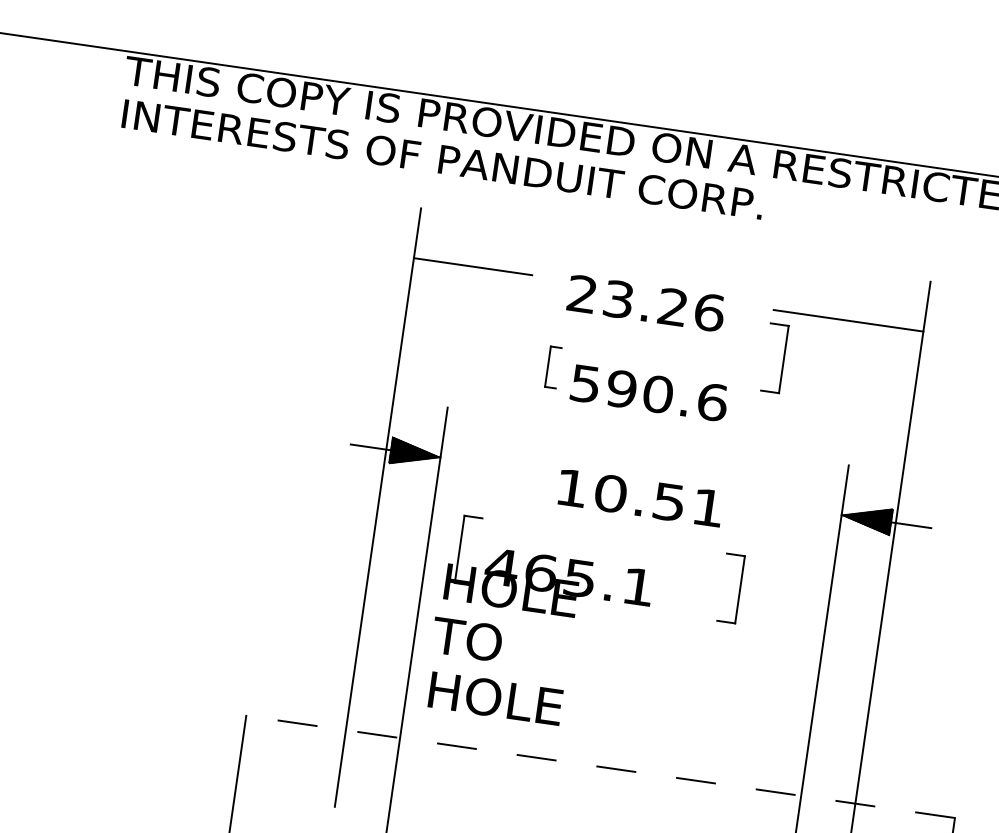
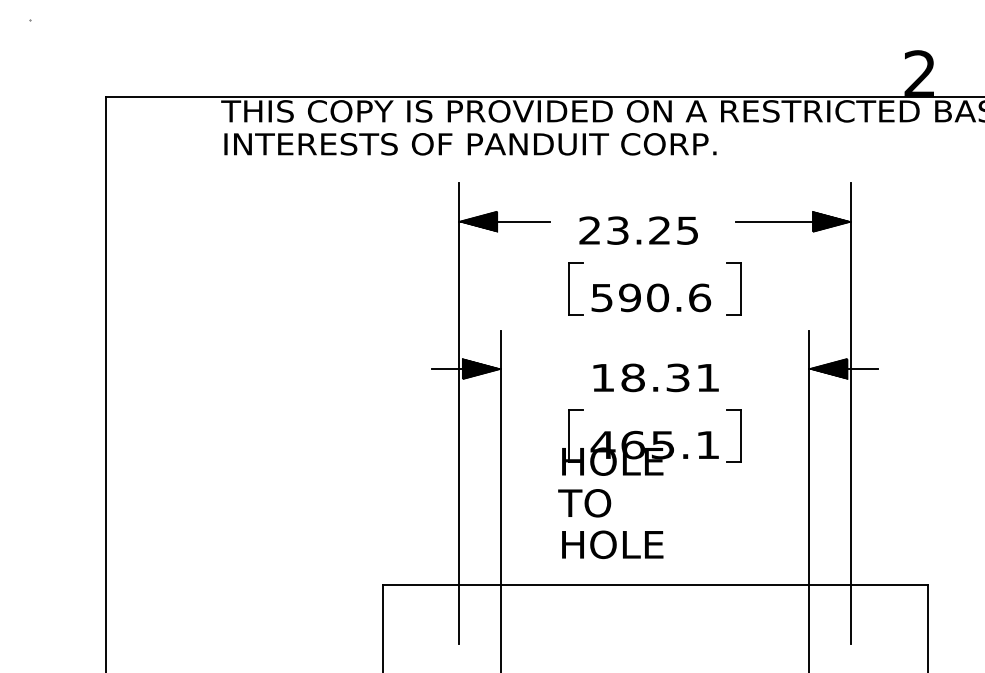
hatch: (439, 261) -> (478, 221), added
text: (709, 312) -> (687, 230), 23.26 -> 23.25
hatch: (898, 327) -> (831, 221), added
part: (783, 358) -> (740, 288), moved
part: (552, 366) -> (575, 288), size x1.67
text: (639, 497) -> (655, 377), 10.51 -> 18.31
part: (542, 613) -> (638, 475), moved
line: (601, 766) -> (655, 584), dashed -> solid

